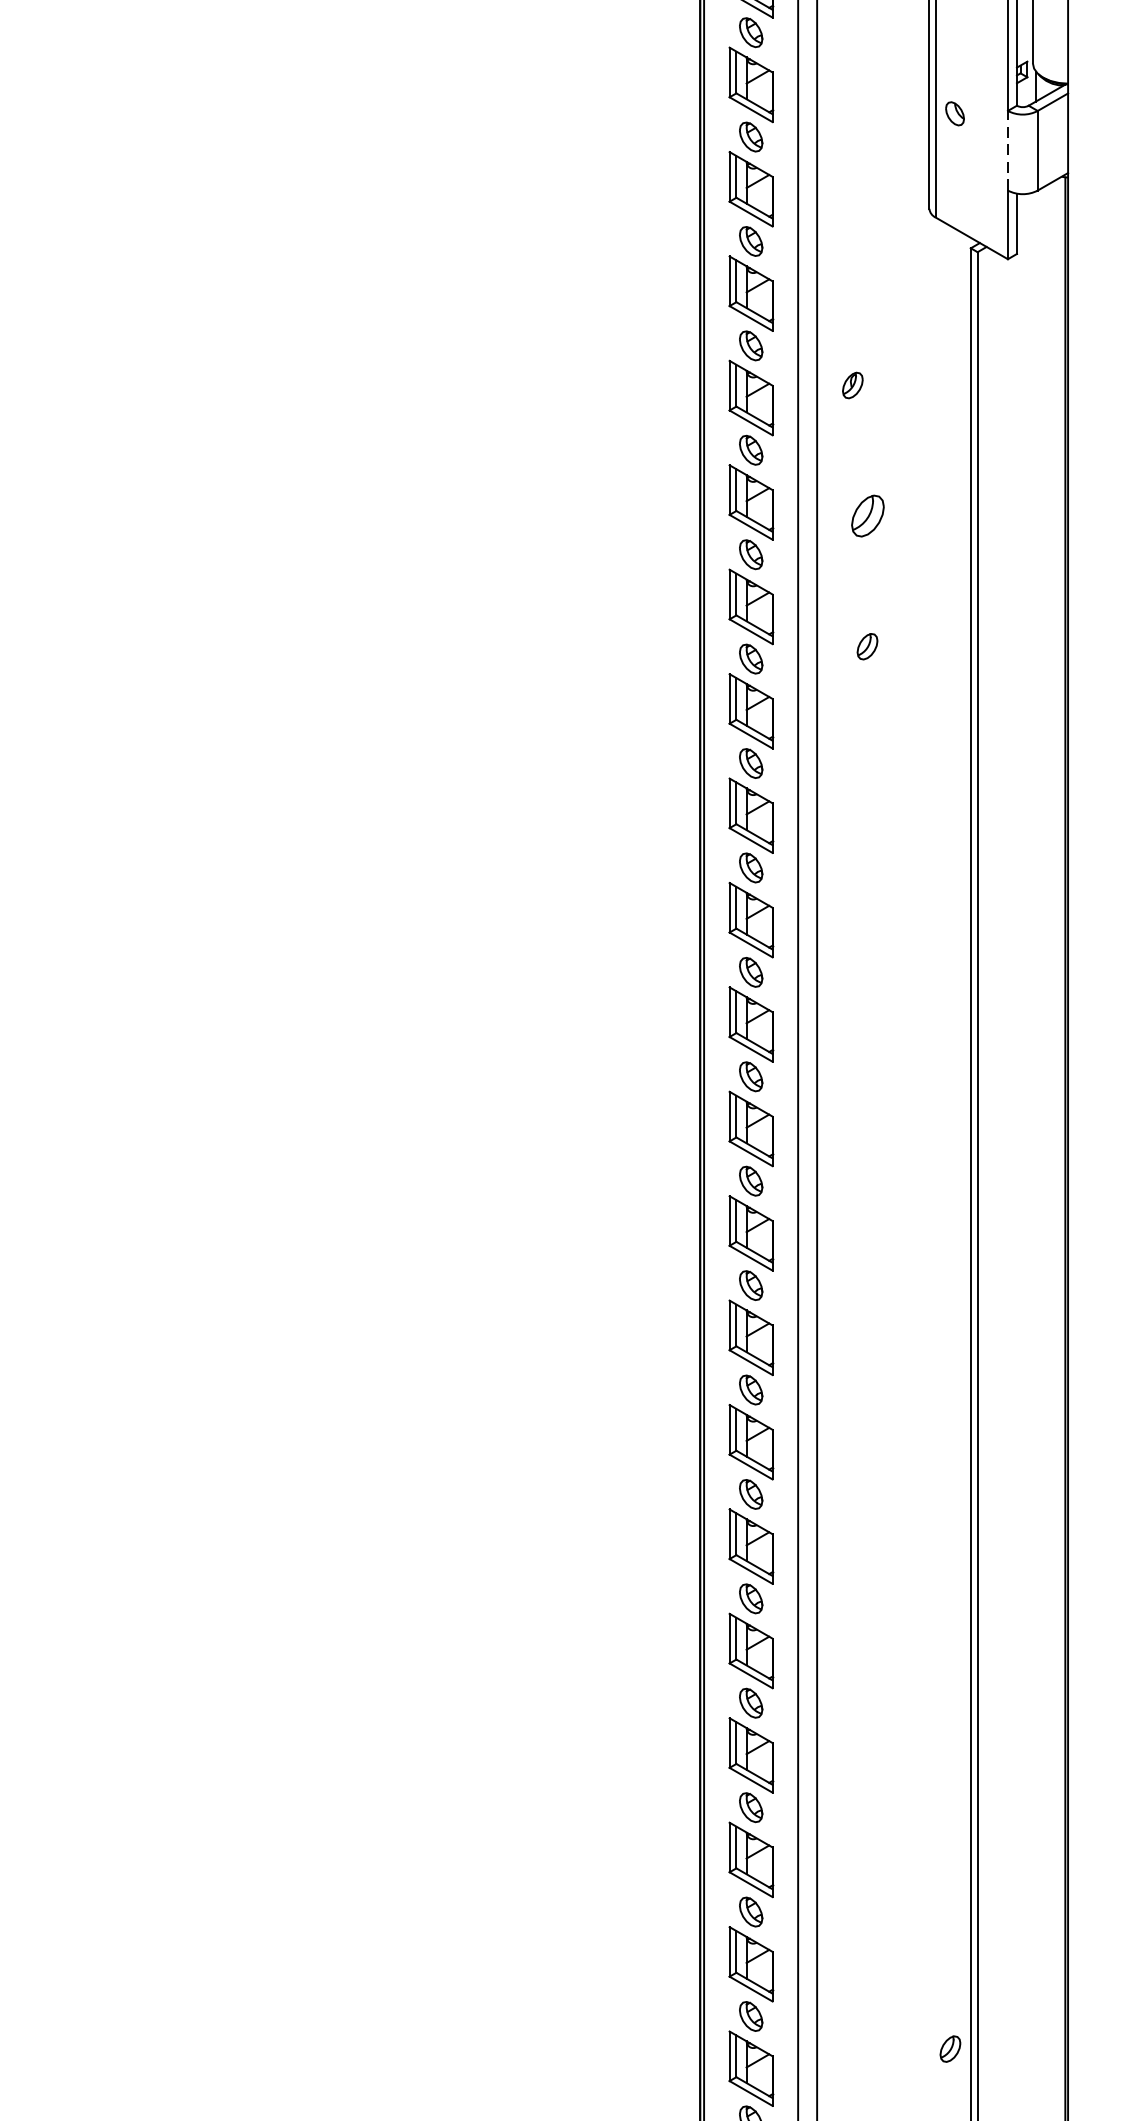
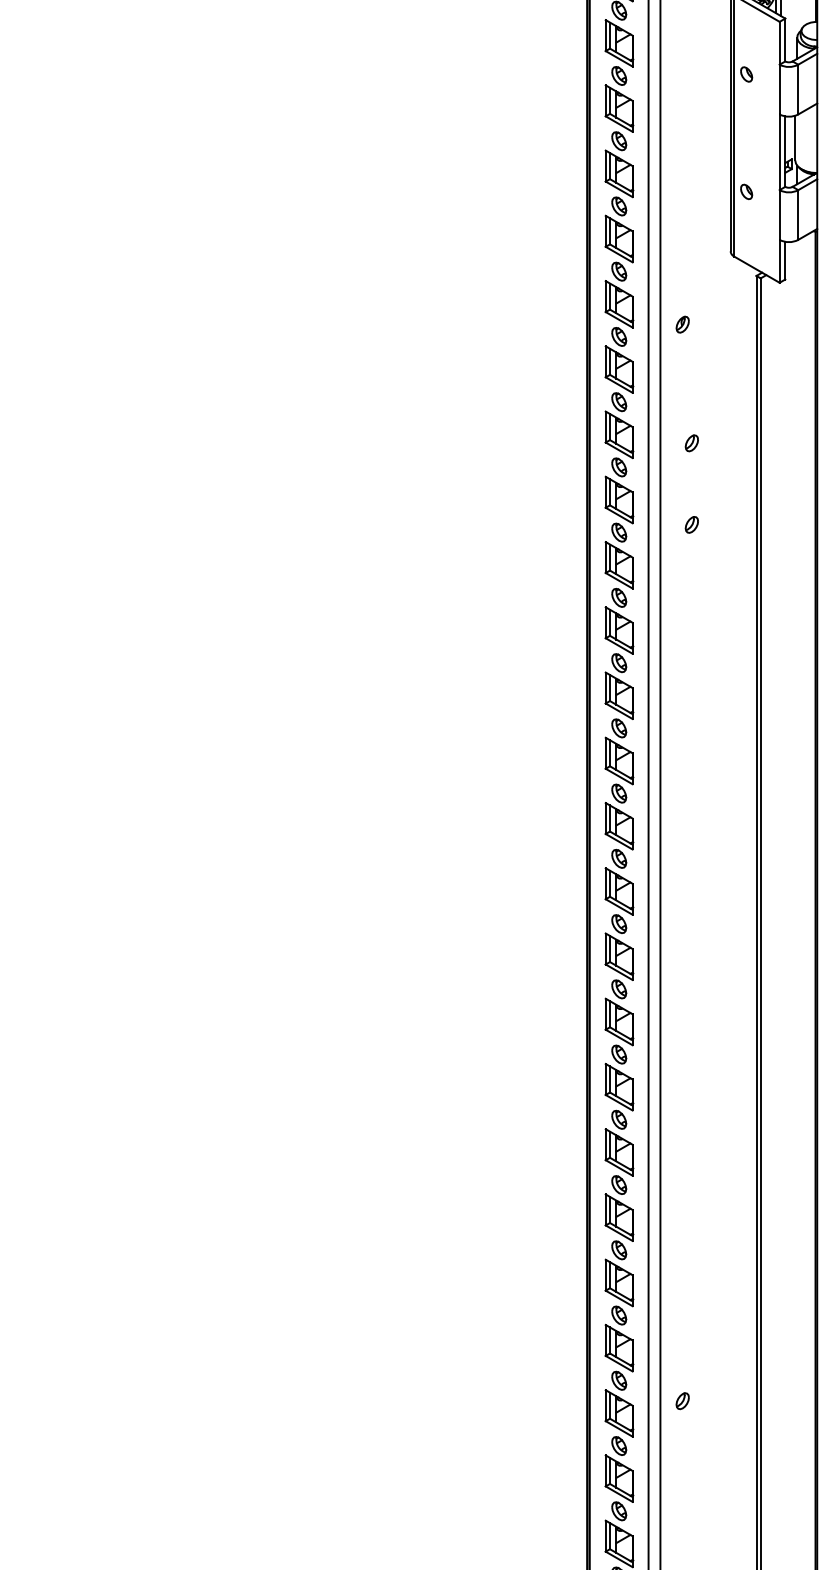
line: (1007, 151) -> (779, 215), dashed -> solid
part: (852, 385) -> (682, 324), moved
part: (866, 516) -> (691, 443), size x0.62
part: (950, 2049) -> (682, 1401), moved

